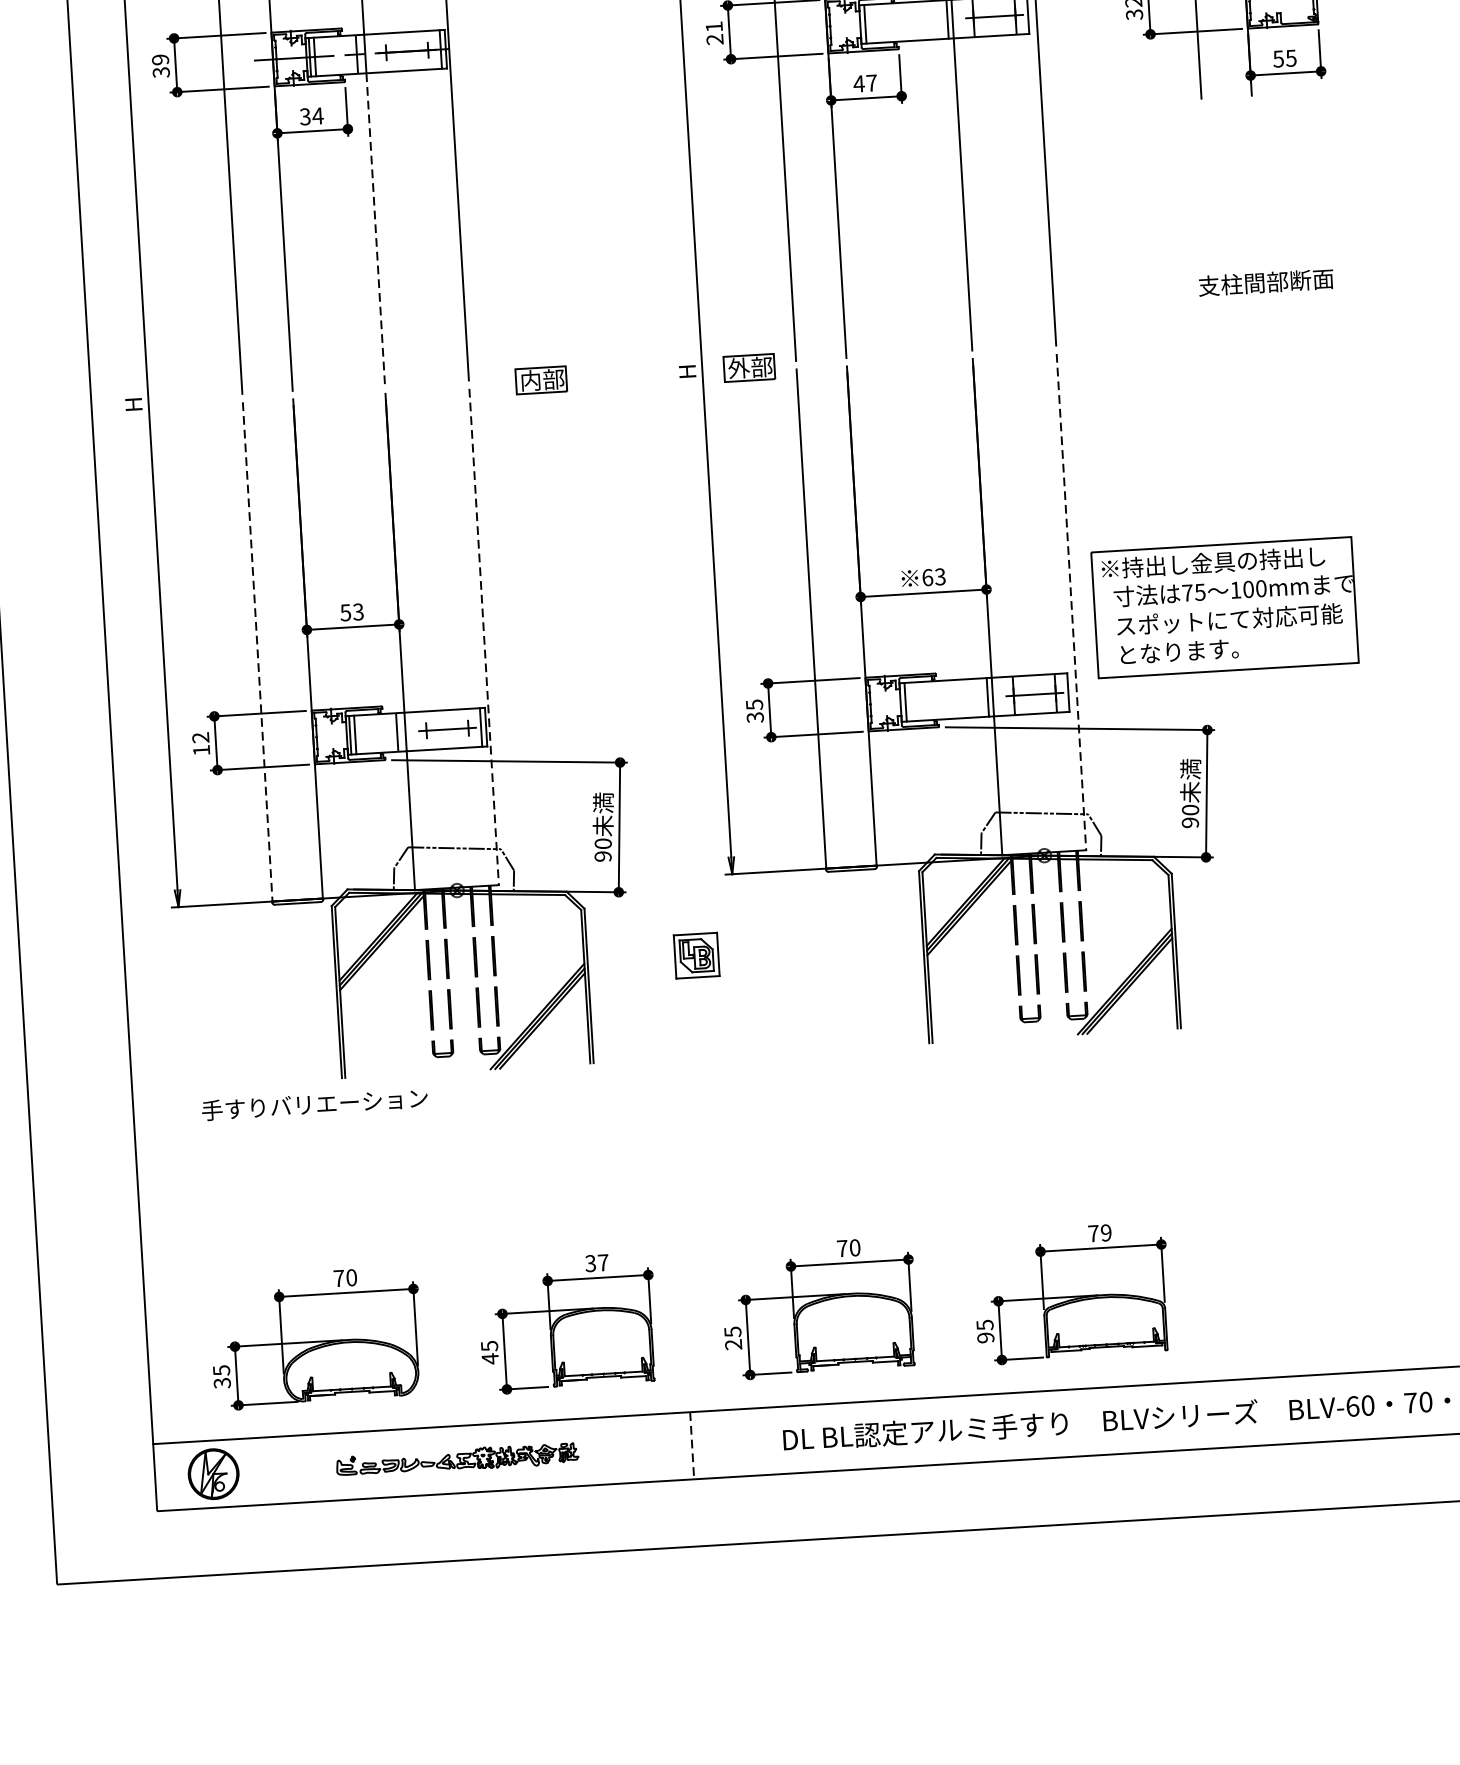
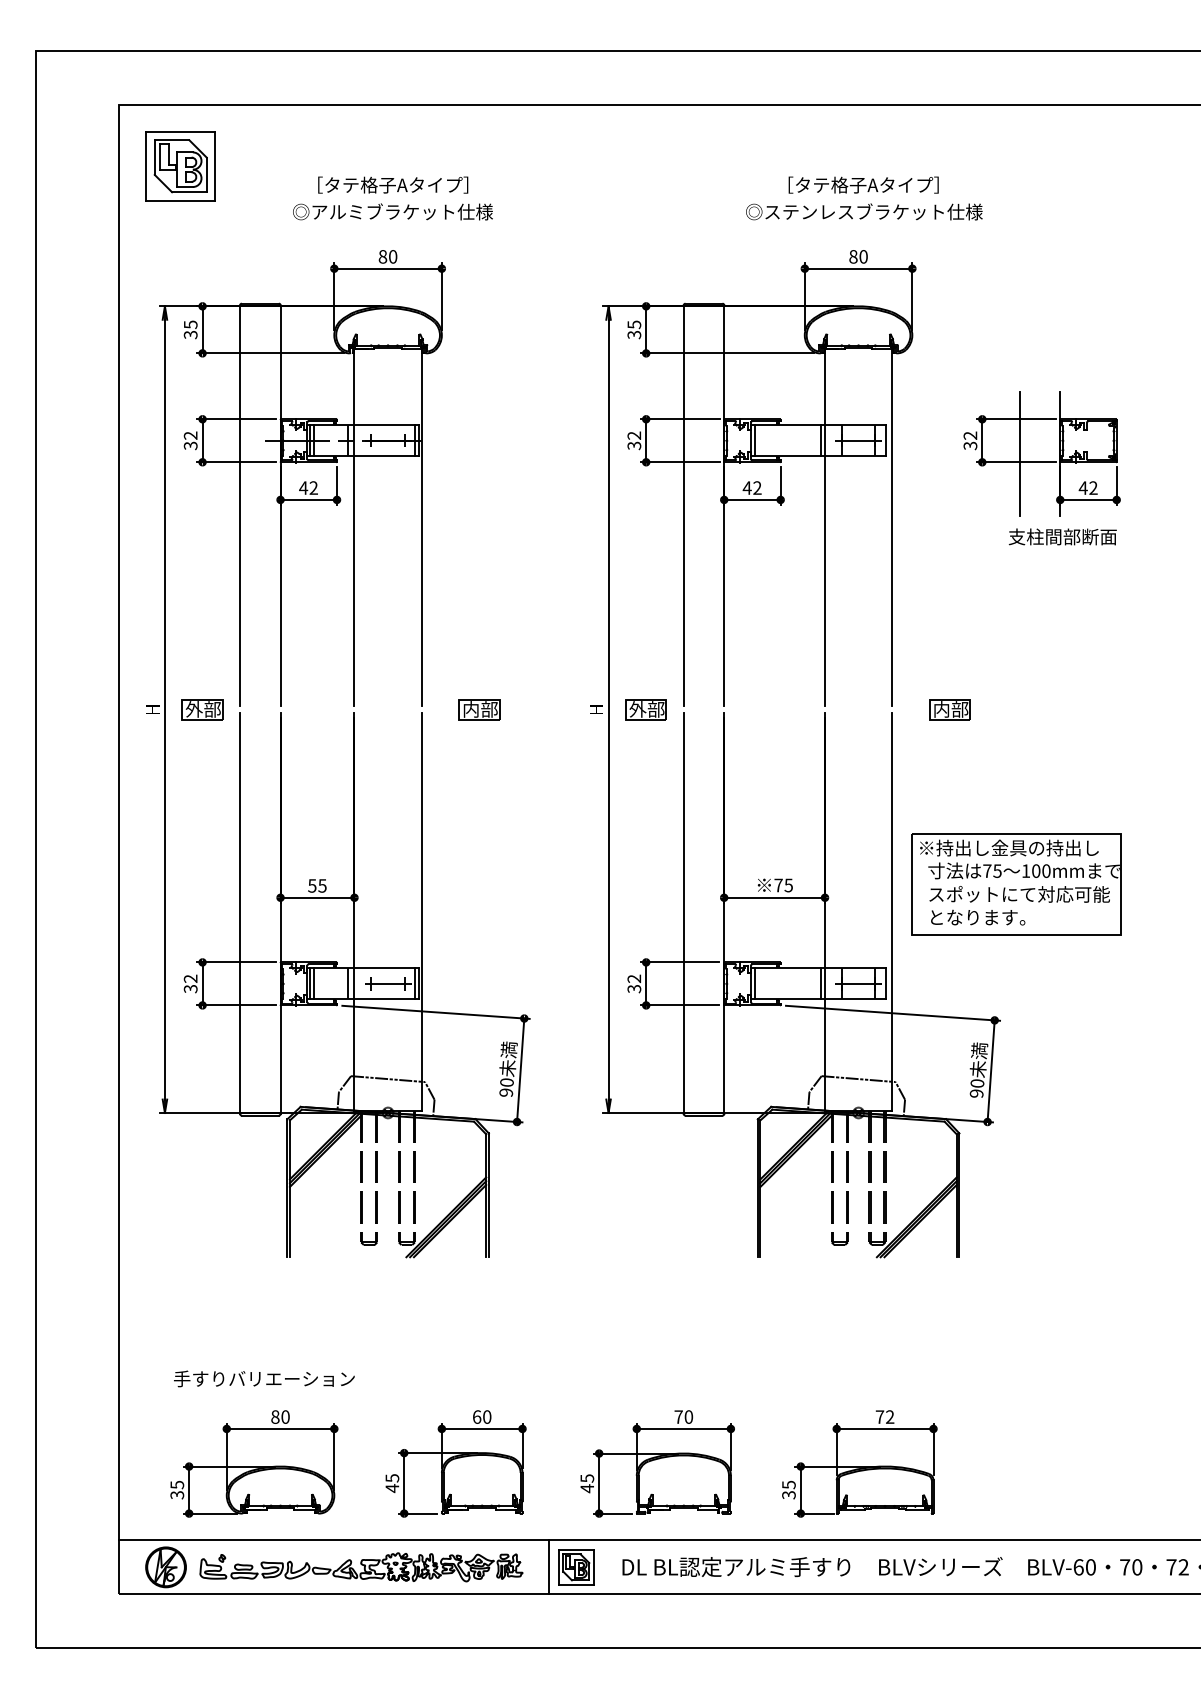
text: (714, 32) -> (634, 440), 21 -> 32
text: (1283, 57) -> (1087, 487), 55 -> 42
text: (160, 59) -> (190, 435), 39 -> 32
text: (871, 82) -> (757, 487), 47 -> 42
text: (311, 115) -> (308, 487), 34 -> 42
line: (375, 229) -> (354, 581), dashed -> solid
text: (1265, 282) -> (1062, 536), moved
part: (1127, 345) -> (949, 709), added
part: (195, 400) -> (202, 709), added
text: (933, 577) -> (783, 885), 63 -> 75
line: (1071, 601) -> (892, 911), dashed -> solid
part: (1224, 607) -> (1016, 884), moved
text: (358, 611) -> (322, 885), 53 -> 55
line: (483, 636) -> (421, 911), dashed -> solid
line: (258, 652) -> (240, 913), dashed -> solid
text: (754, 704) -> (634, 978), 35 -> 32
text: (201, 751) -> (190, 989), 12 -> 32
part: (696, 955) -> (576, 1567), moved
text: (314, 1103) -> (264, 1378), moved
text: (1106, 1233) -> (890, 1417), 79 -> 72
text: (596, 1262) -> (481, 1416), 37 -> 60
text: (339, 1277) -> (275, 1416), 70 -> 80
text: (985, 1338) -> (788, 1495), 95 -> 35
text: (732, 1344) -> (586, 1488), 25 -> 45
line: (692, 1445) -> (549, 1567), dashed -> solid
part: (457, 1459) -> (361, 1567), size x1.67

